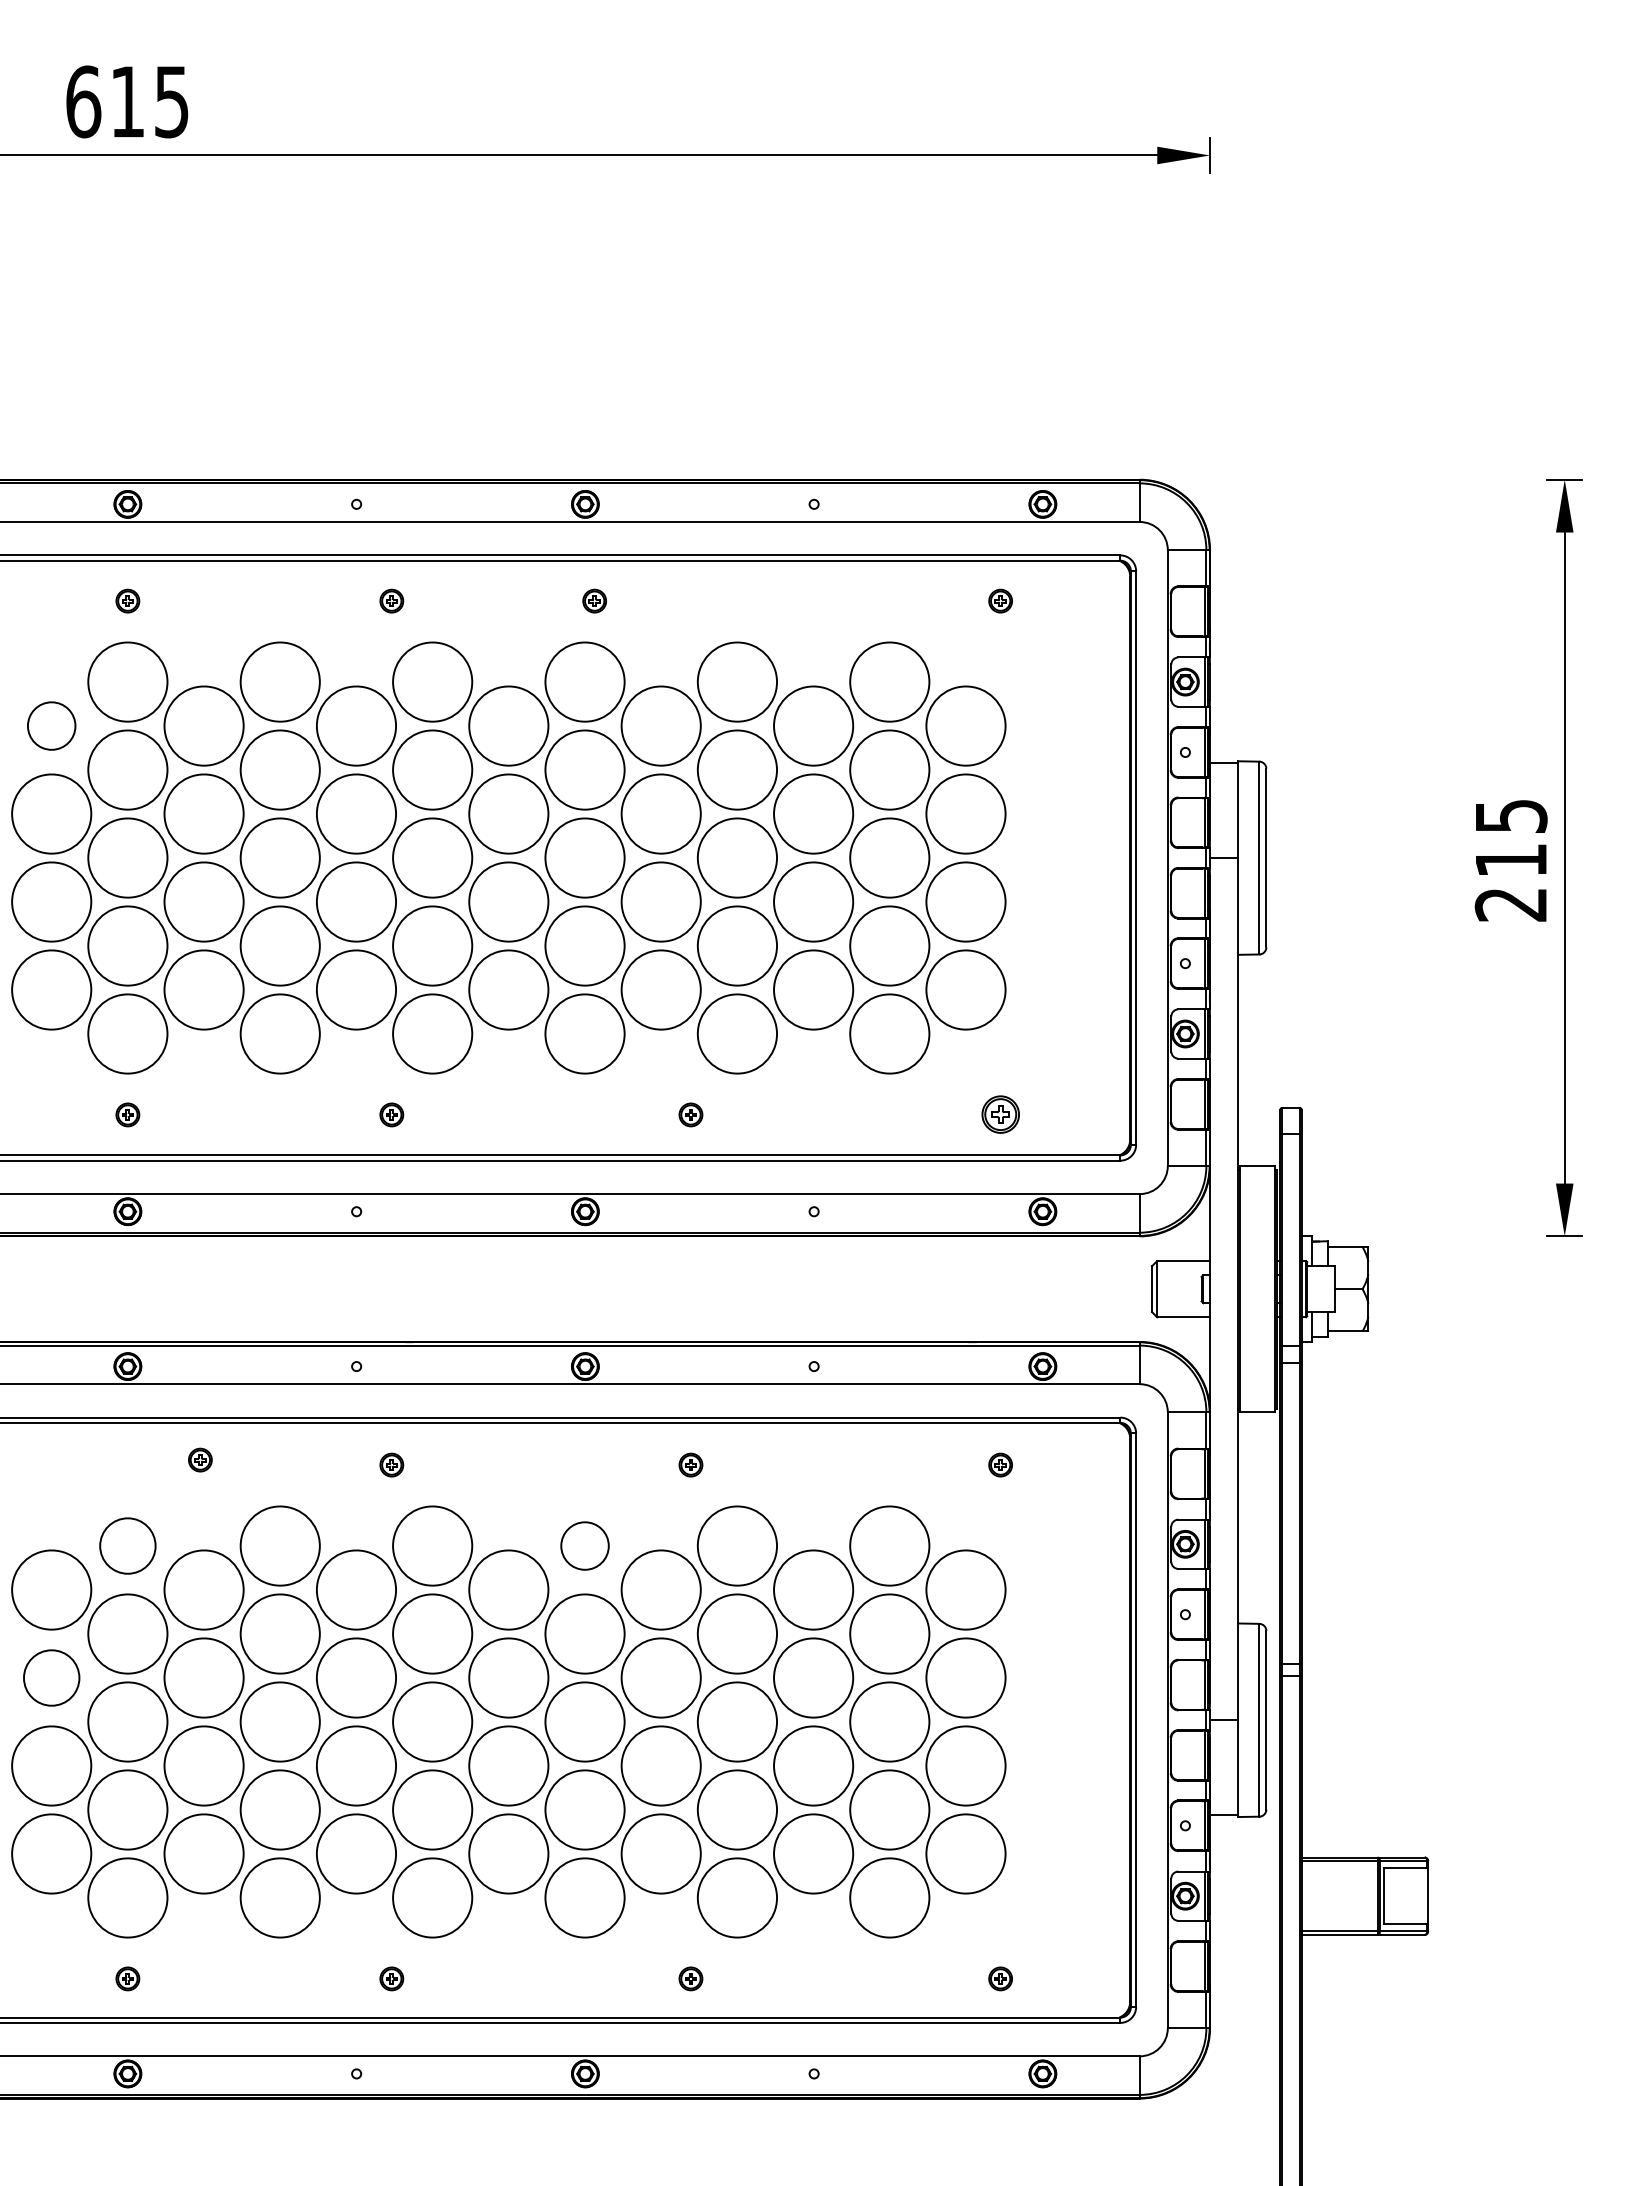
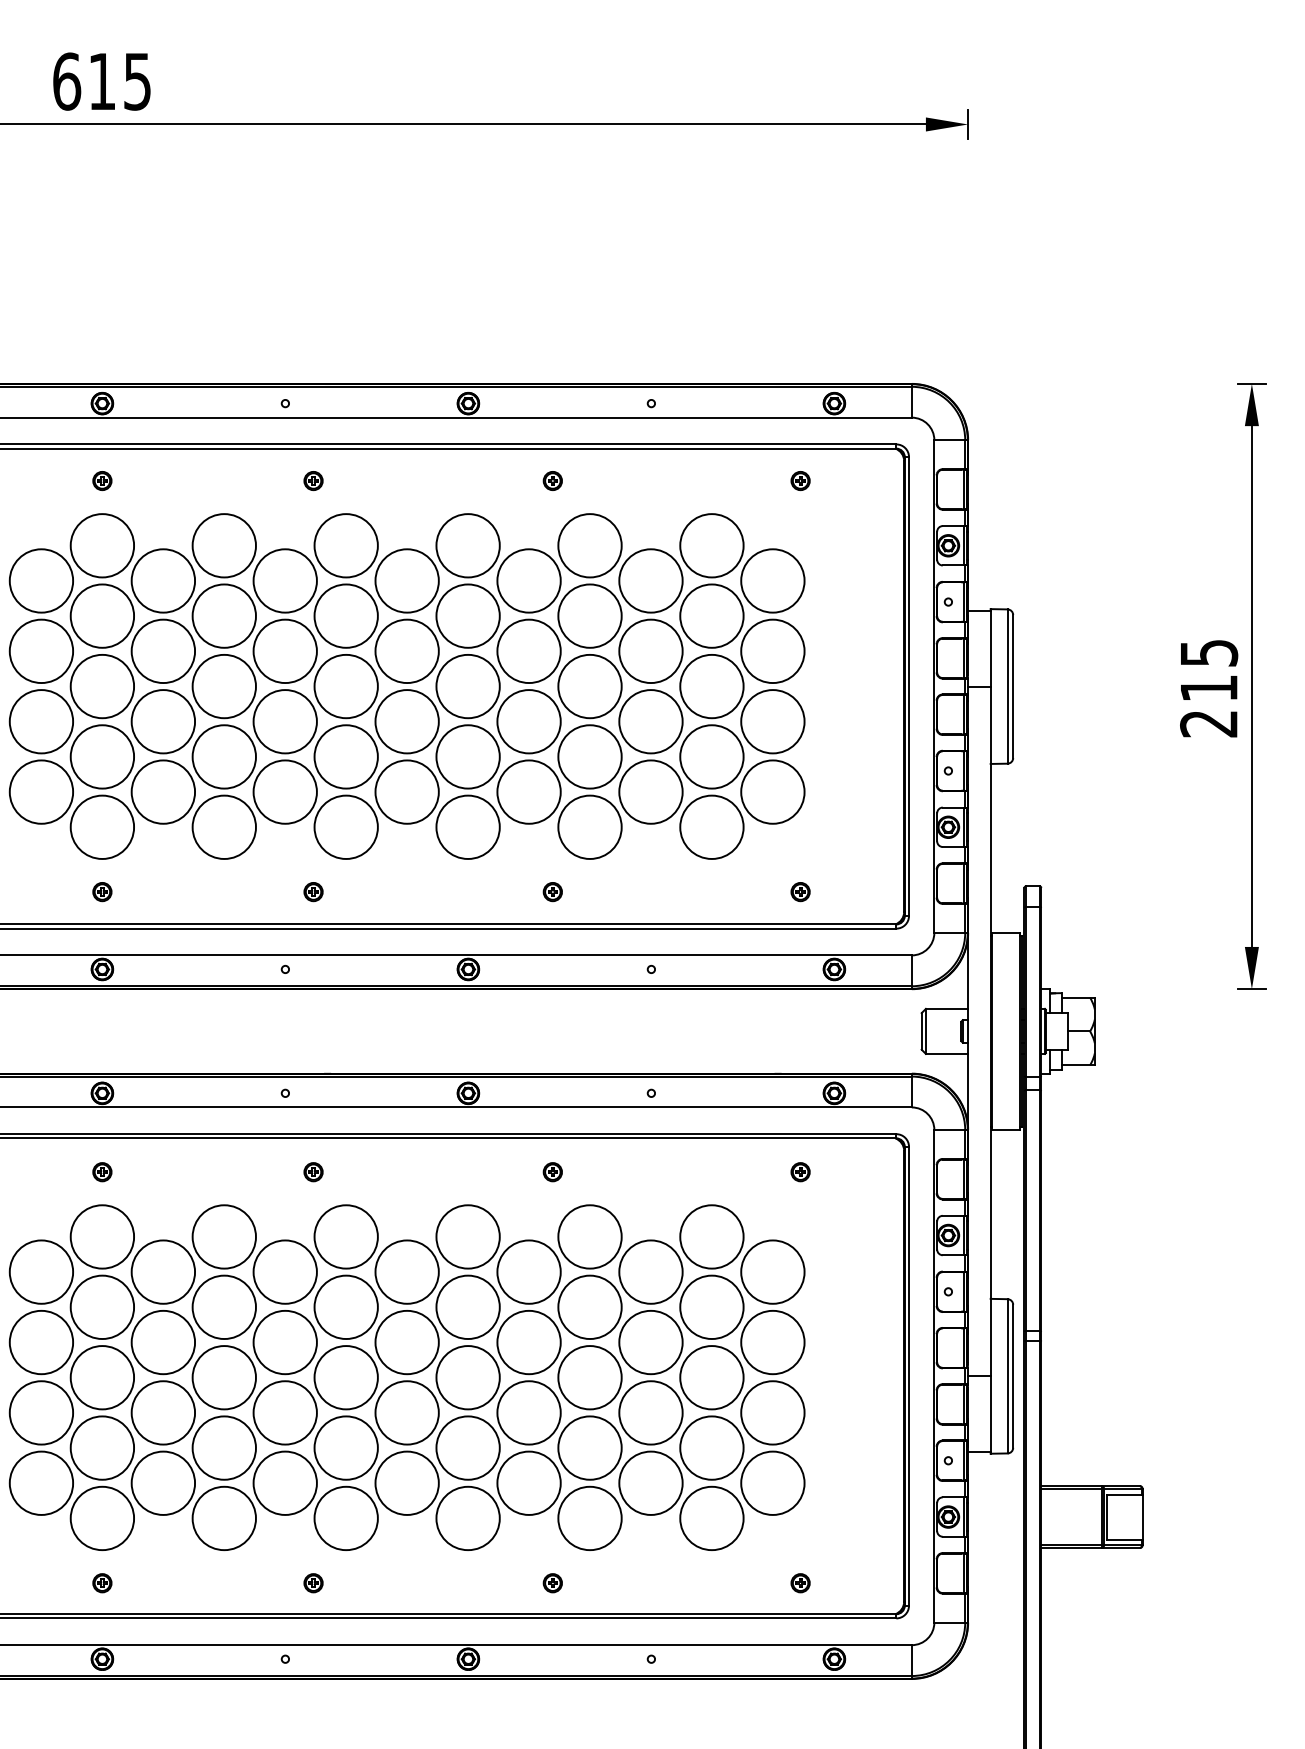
part: (594, 600) -> (552, 480), moved
circle: (51, 725) -> (41, 580), size x1.67
part: (1000, 1115) -> (800, 892), size x0.62
part: (200, 1460) -> (102, 1172), moved
circle: (128, 1545) -> (102, 1236), size x1.43
circle: (584, 1545) -> (467, 1236), size x1.67
circle: (51, 1678) -> (41, 1342), size x1.43

